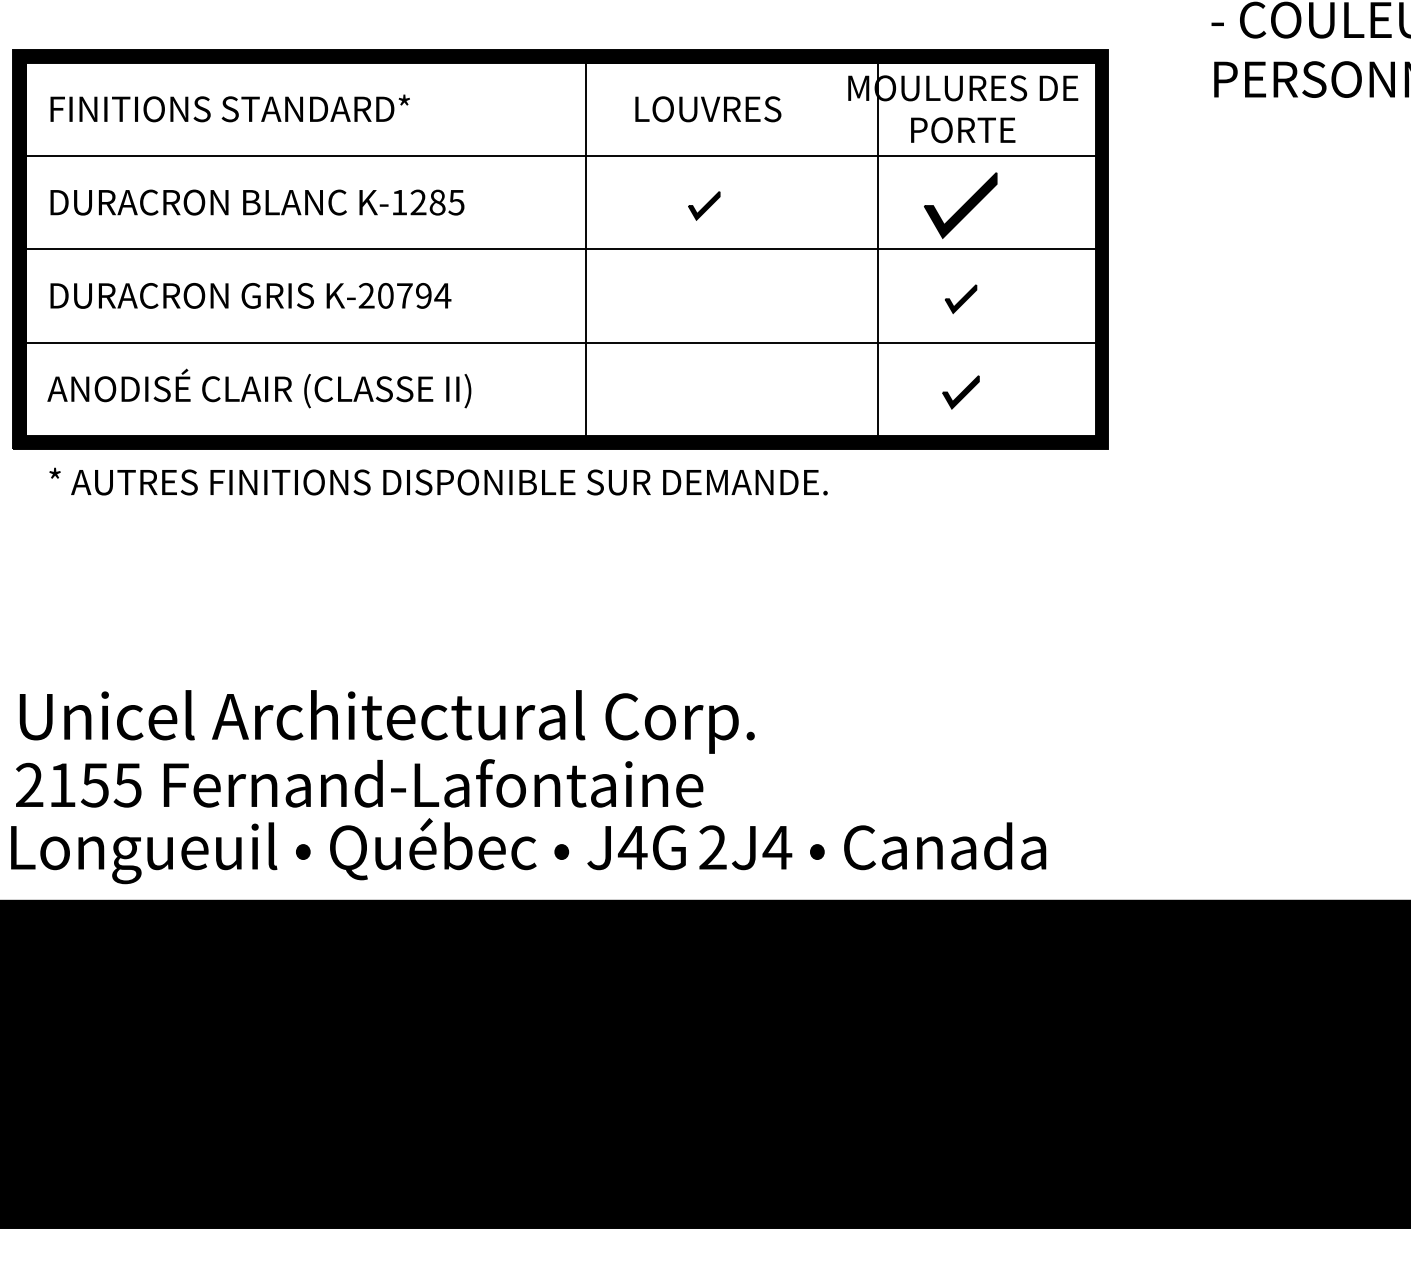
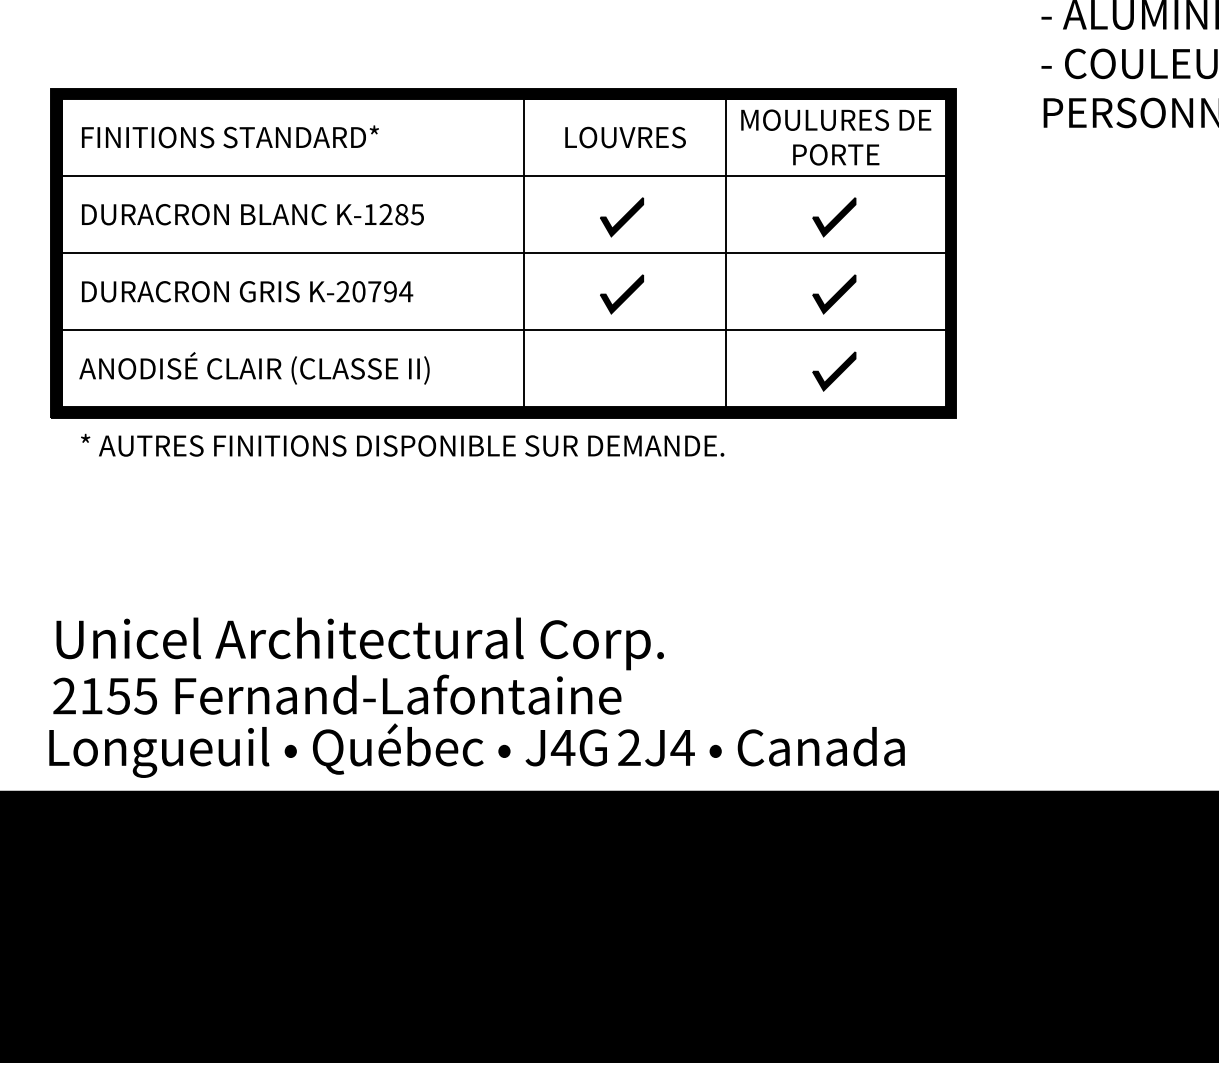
part: (704, 206) -> (622, 217), size x1.67
part: (961, 206) -> (834, 217), size x0.71
line: (877, 249) -> (725, 253), moved
part: (704, 299) -> (622, 294), added
part: (961, 299) -> (834, 294), size x1.67
part: (961, 392) -> (834, 371), size x1.43

